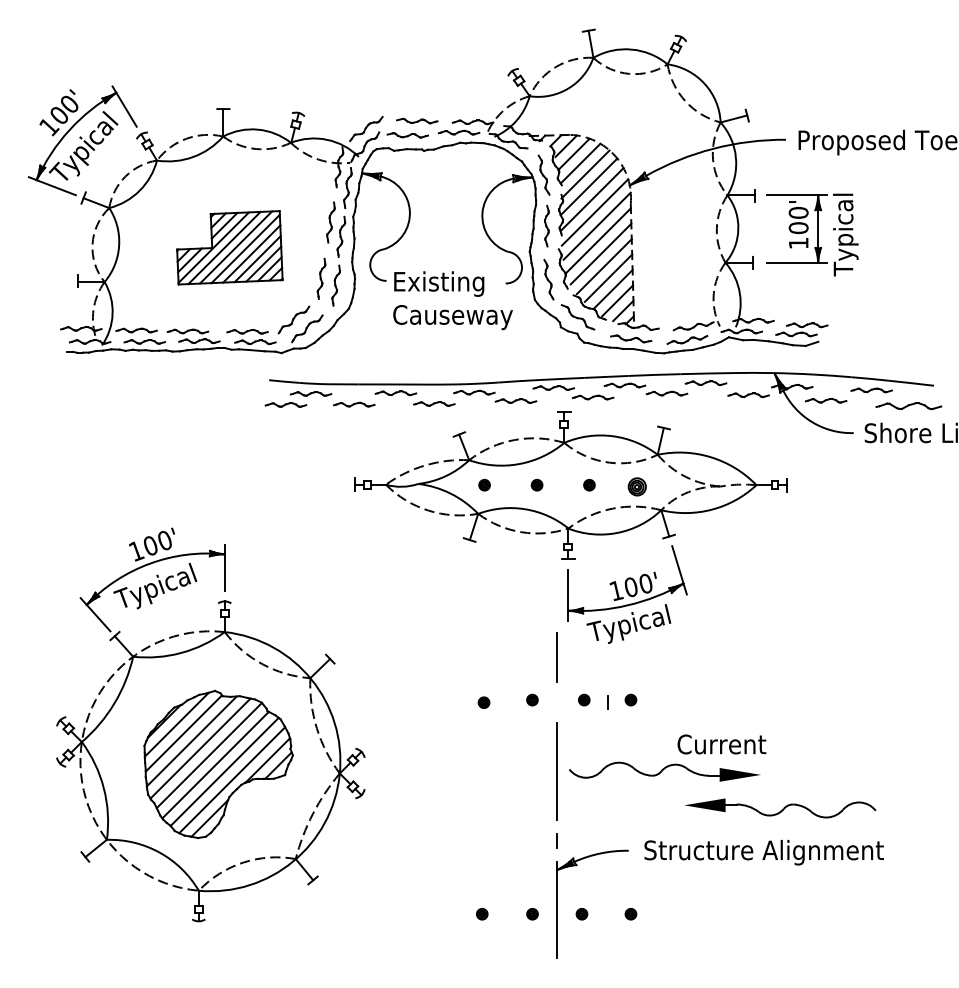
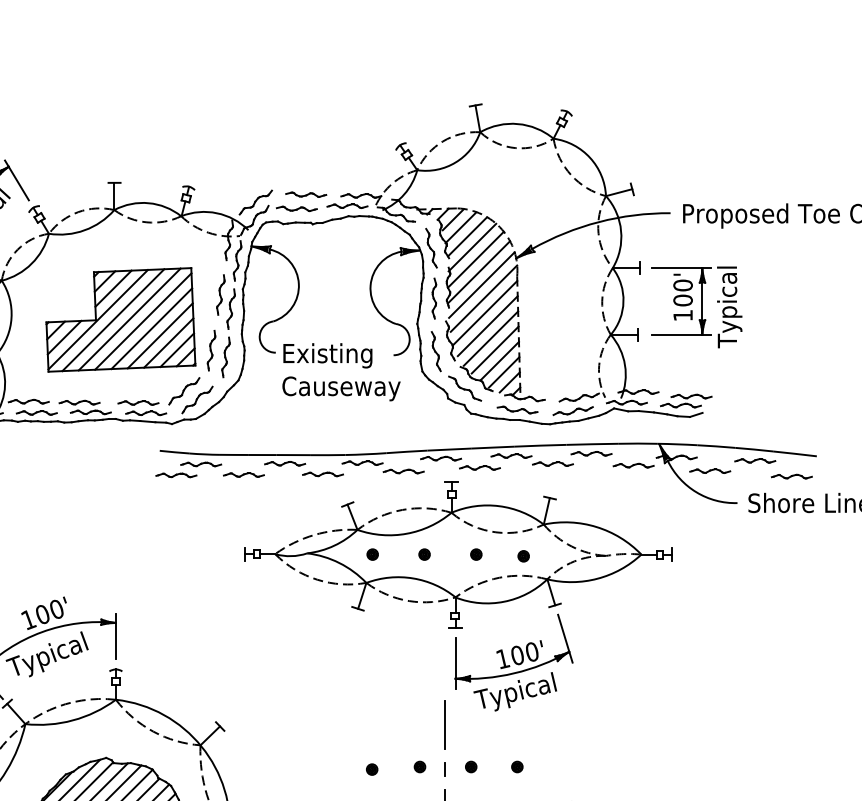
part: (229, 247) -> (120, 319), size x1.43
part: (908, 406) -> (791, 476), size x0.62
part: (637, 486) -> (523, 555), size x0.62
line: (607, 702) -> (443, 769), moved

